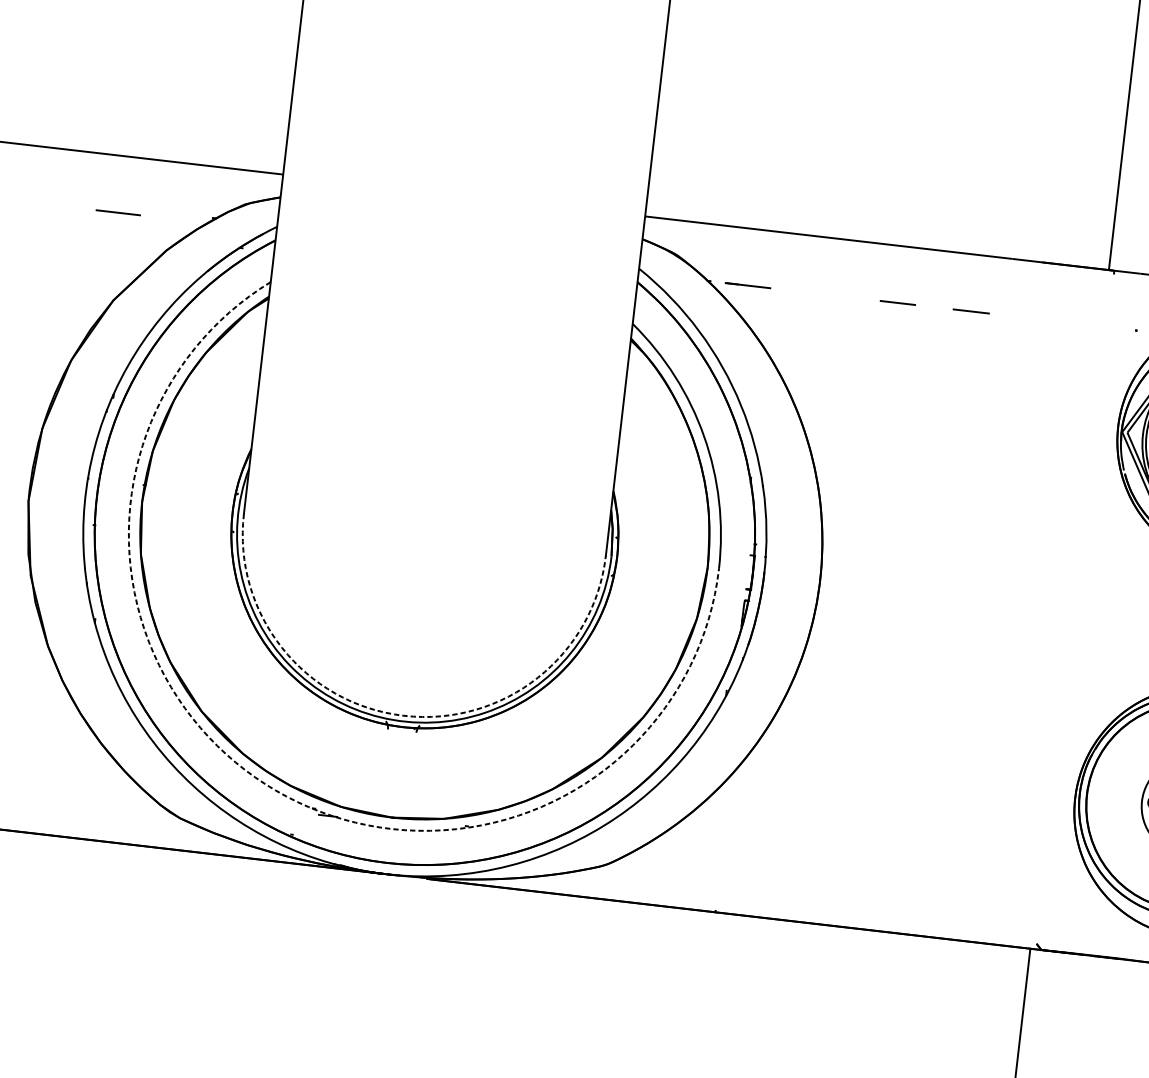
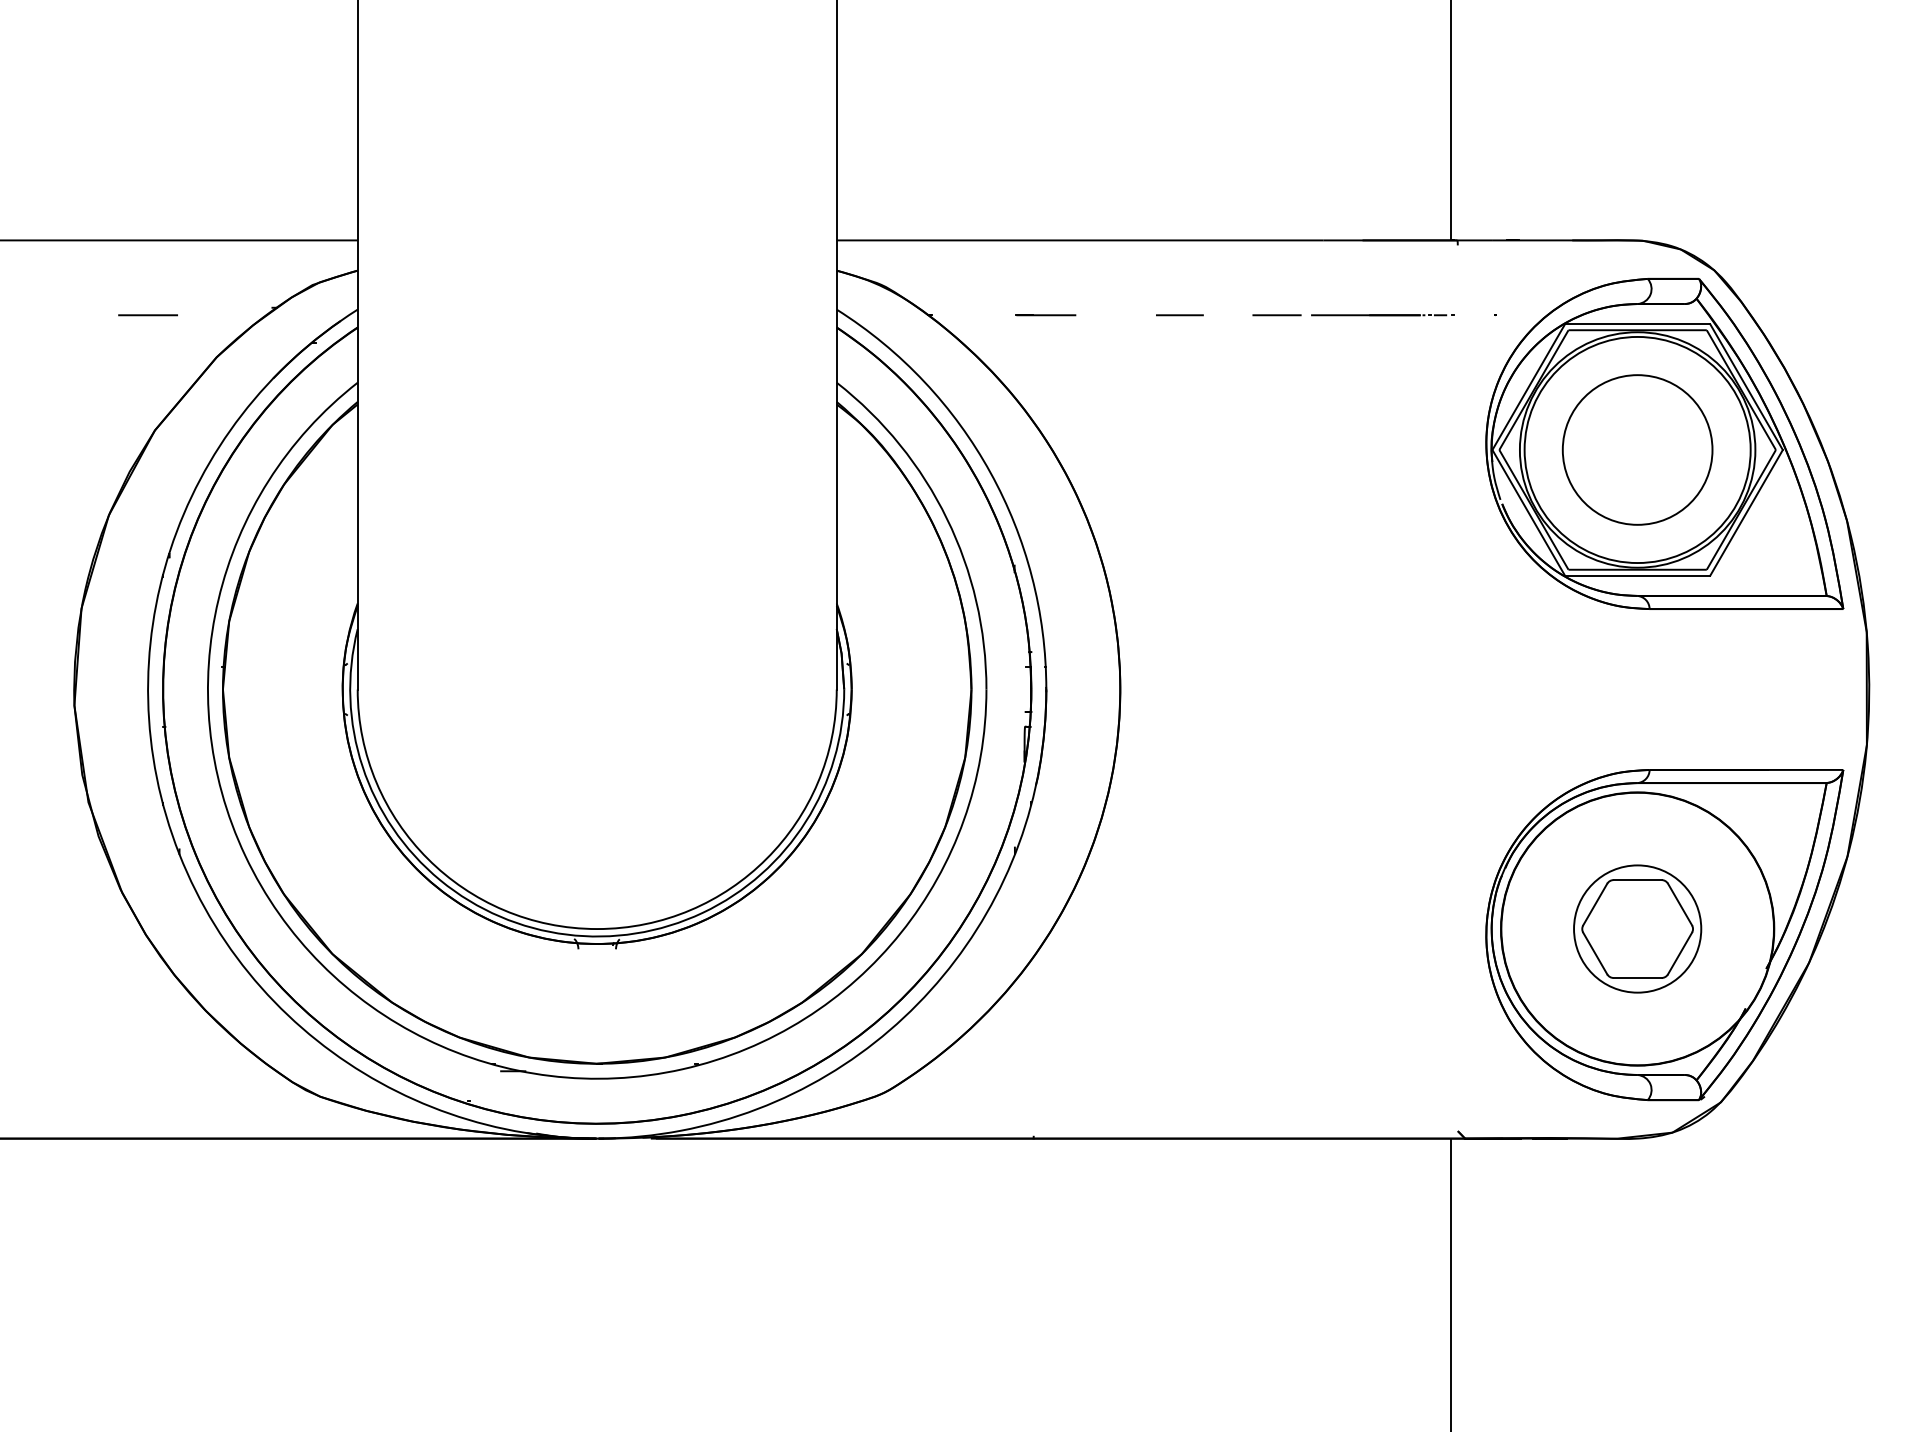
line: (747, 285) -> (1045, 315), moved
line: (1050, 320) -> (1382, 315), added
arc: (404, 716) -> (597, 929), dashed -> solid
arc: (265, 784) -> (426, 1039), dashed -> solid

